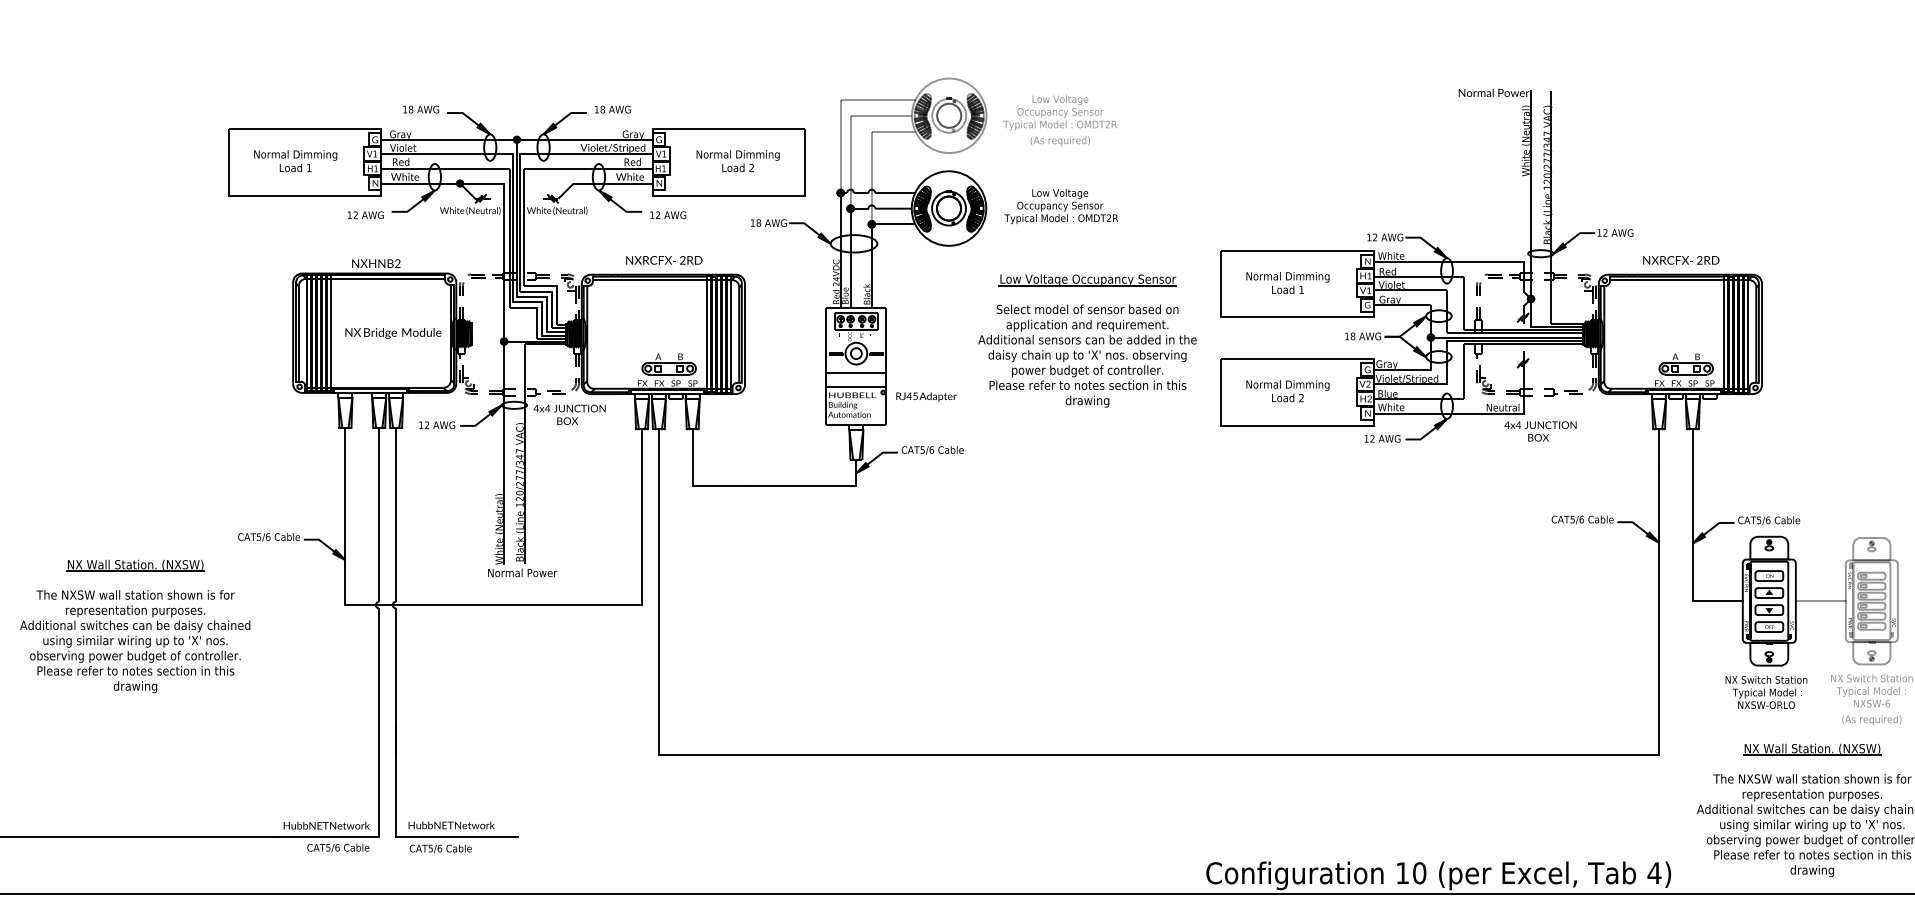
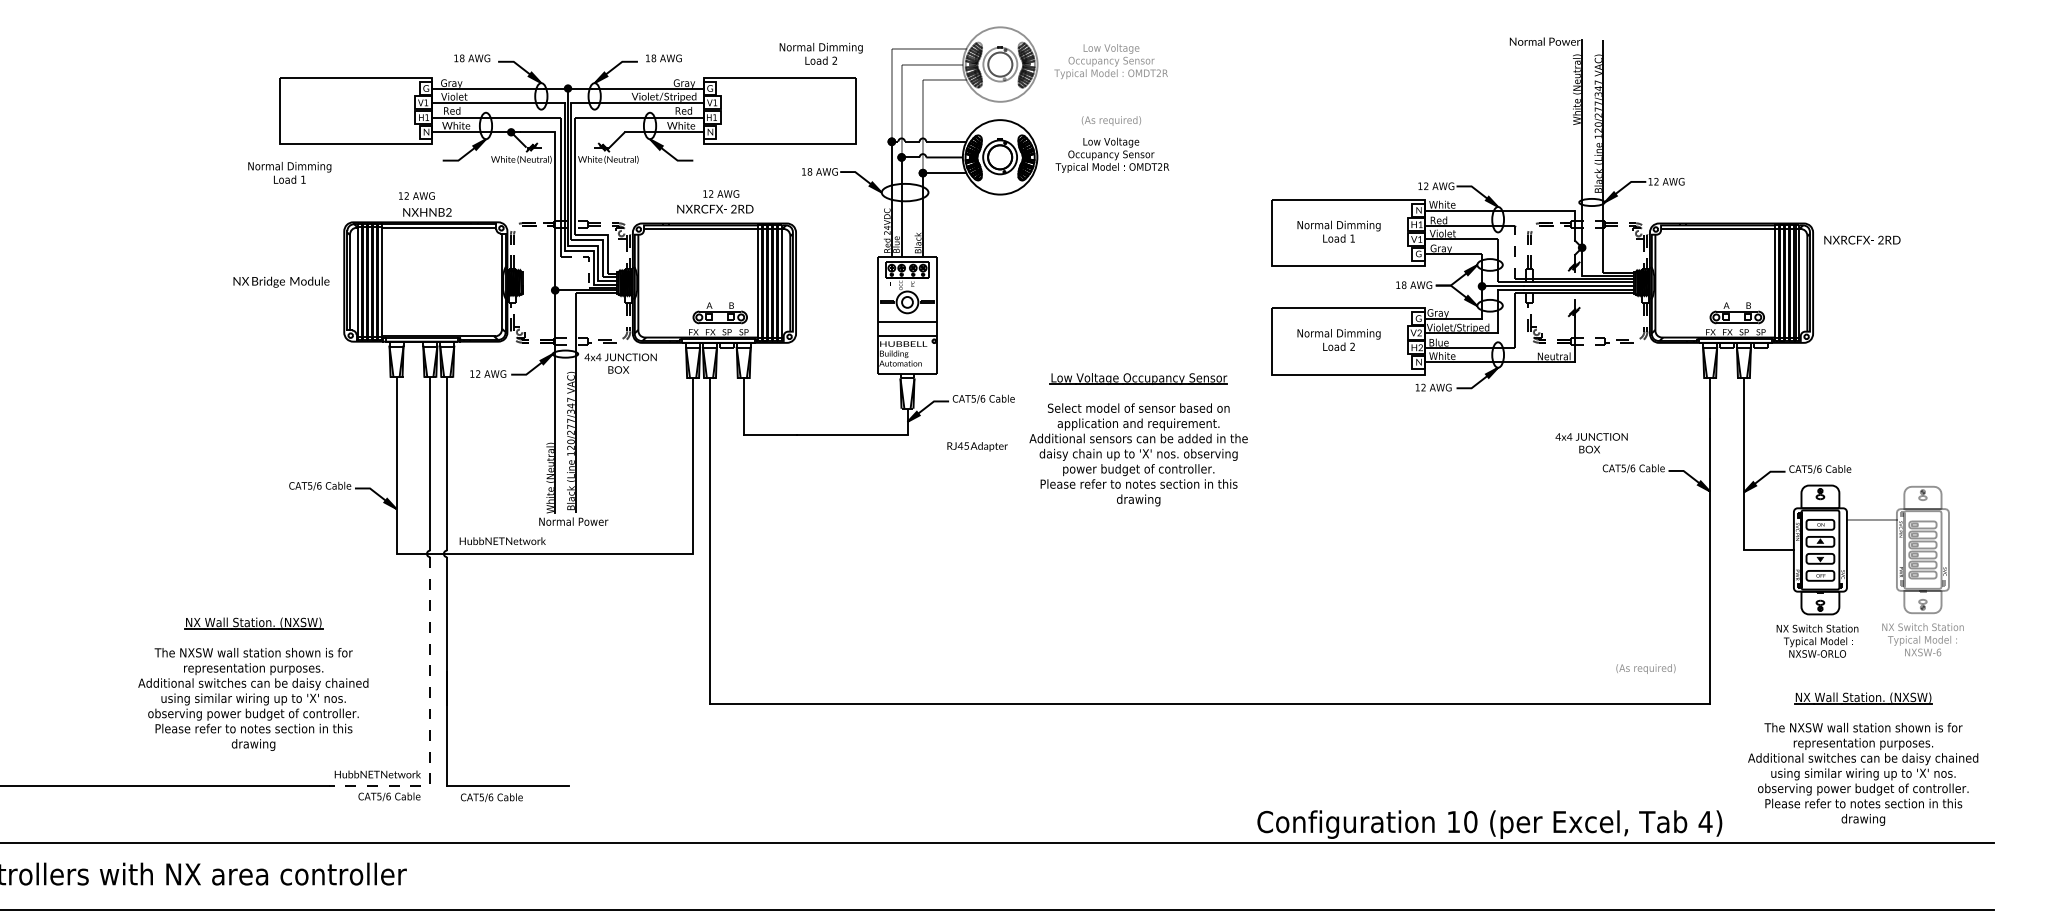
text: (1060, 140) -> (1111, 120), moved
text: (295, 160) -> (289, 172), moved
text: (737, 160) -> (820, 53), moved
text: (365, 214) -> (416, 195), moved
text: (668, 214) -> (721, 193), moved
text: (1681, 259) -> (1862, 239), moved
line: (1463, 302) -> (1514, 251), solid -> dashed
line: (537, 309) -> (588, 258), solid -> dashed
text: (393, 332) -> (281, 281), moved
part: (1087, 340) -> (1138, 439), moved
text: (926, 396) -> (977, 446), moved
text: (1540, 431) -> (1591, 443), moved
line: (1820, 601) -> (1871, 520), moved
part: (135, 625) -> (253, 683), moved
text: (1871, 719) -> (1645, 668), moved
line: (379, 773) -> (430, 722), solid -> dashed
text: (451, 824) -> (502, 540), moved

